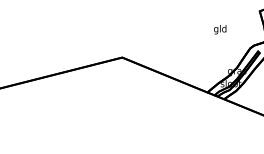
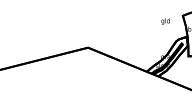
text: (220, 29) -> (165, 21), moved

